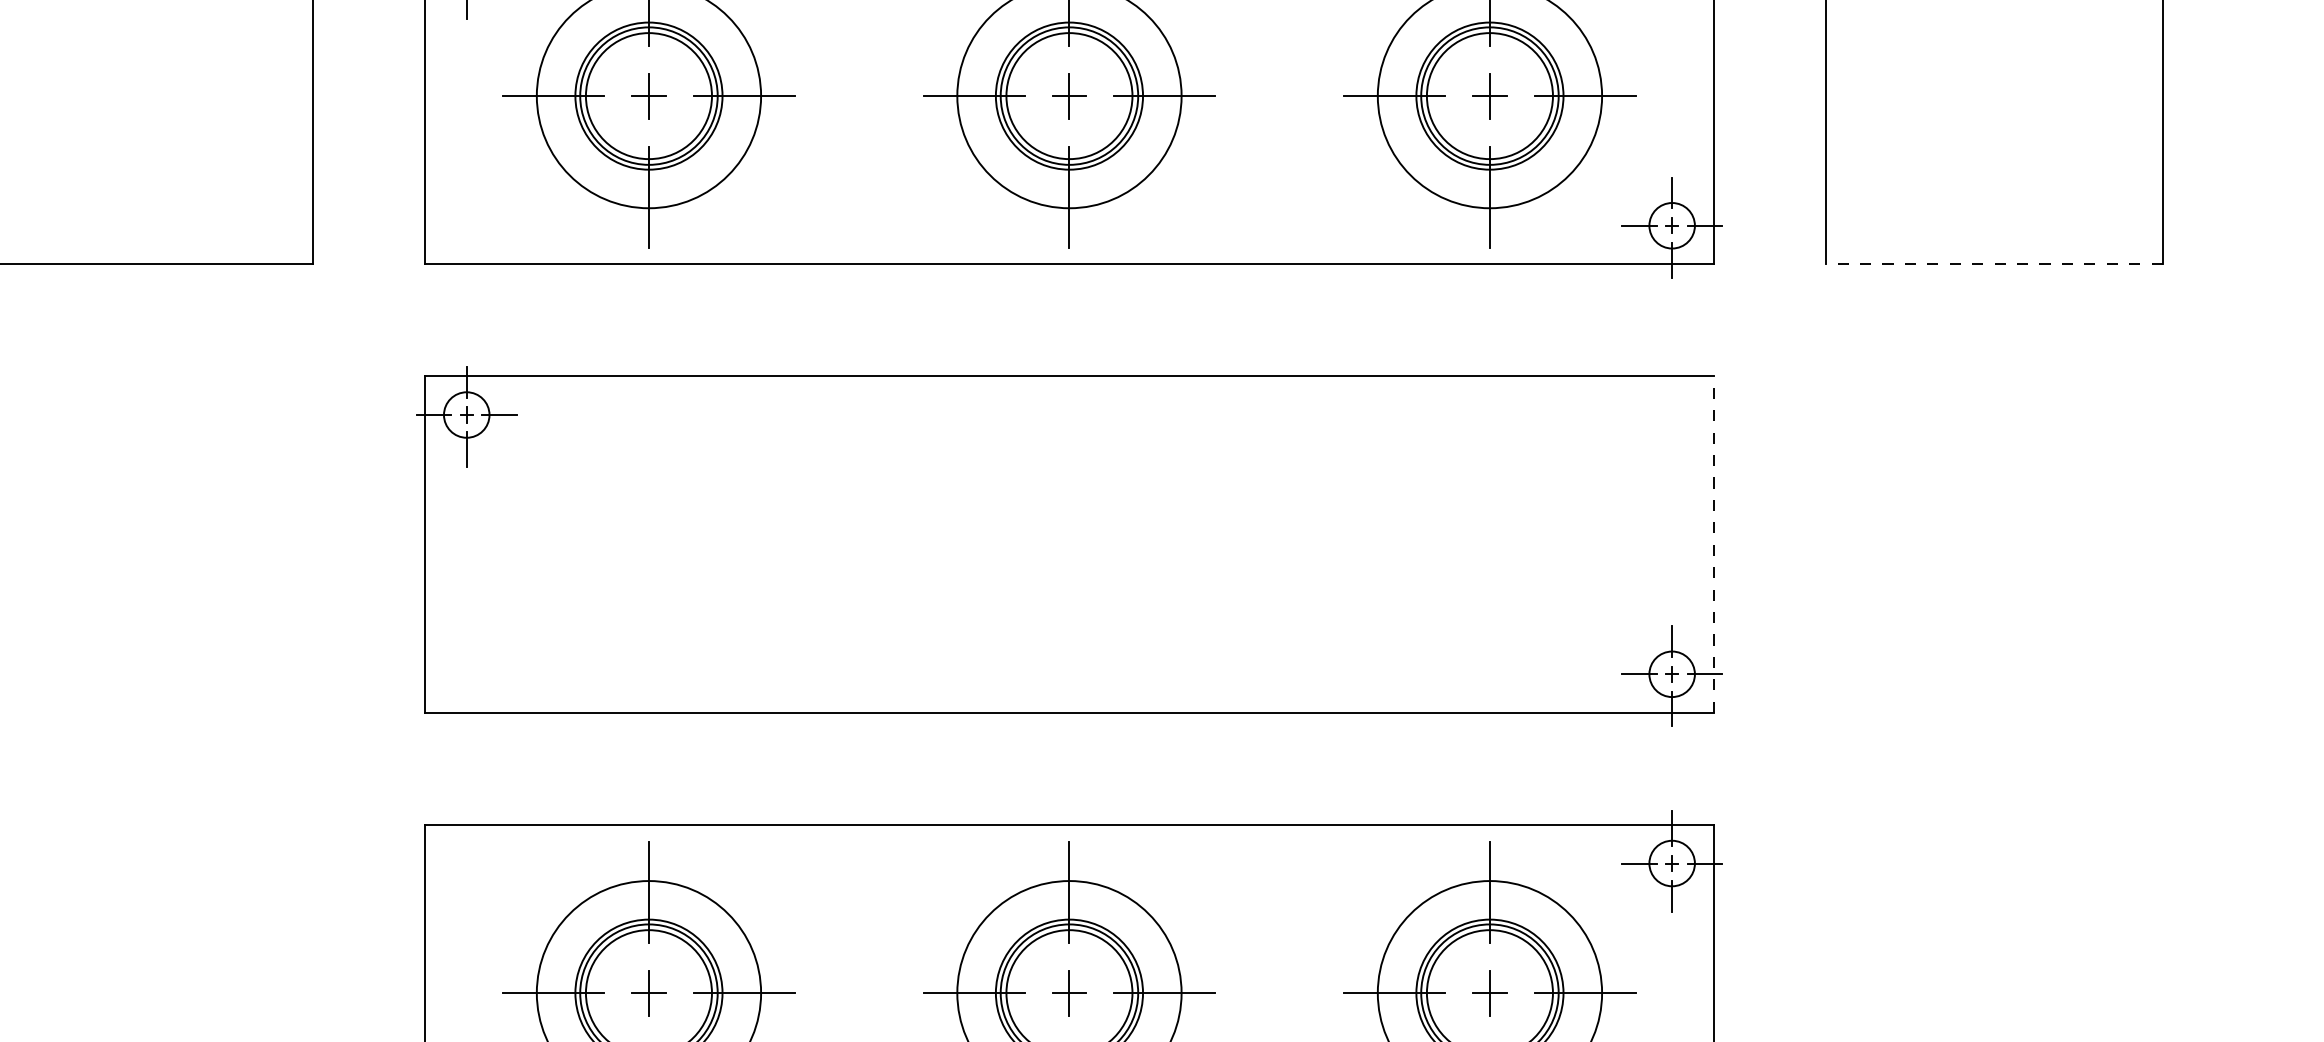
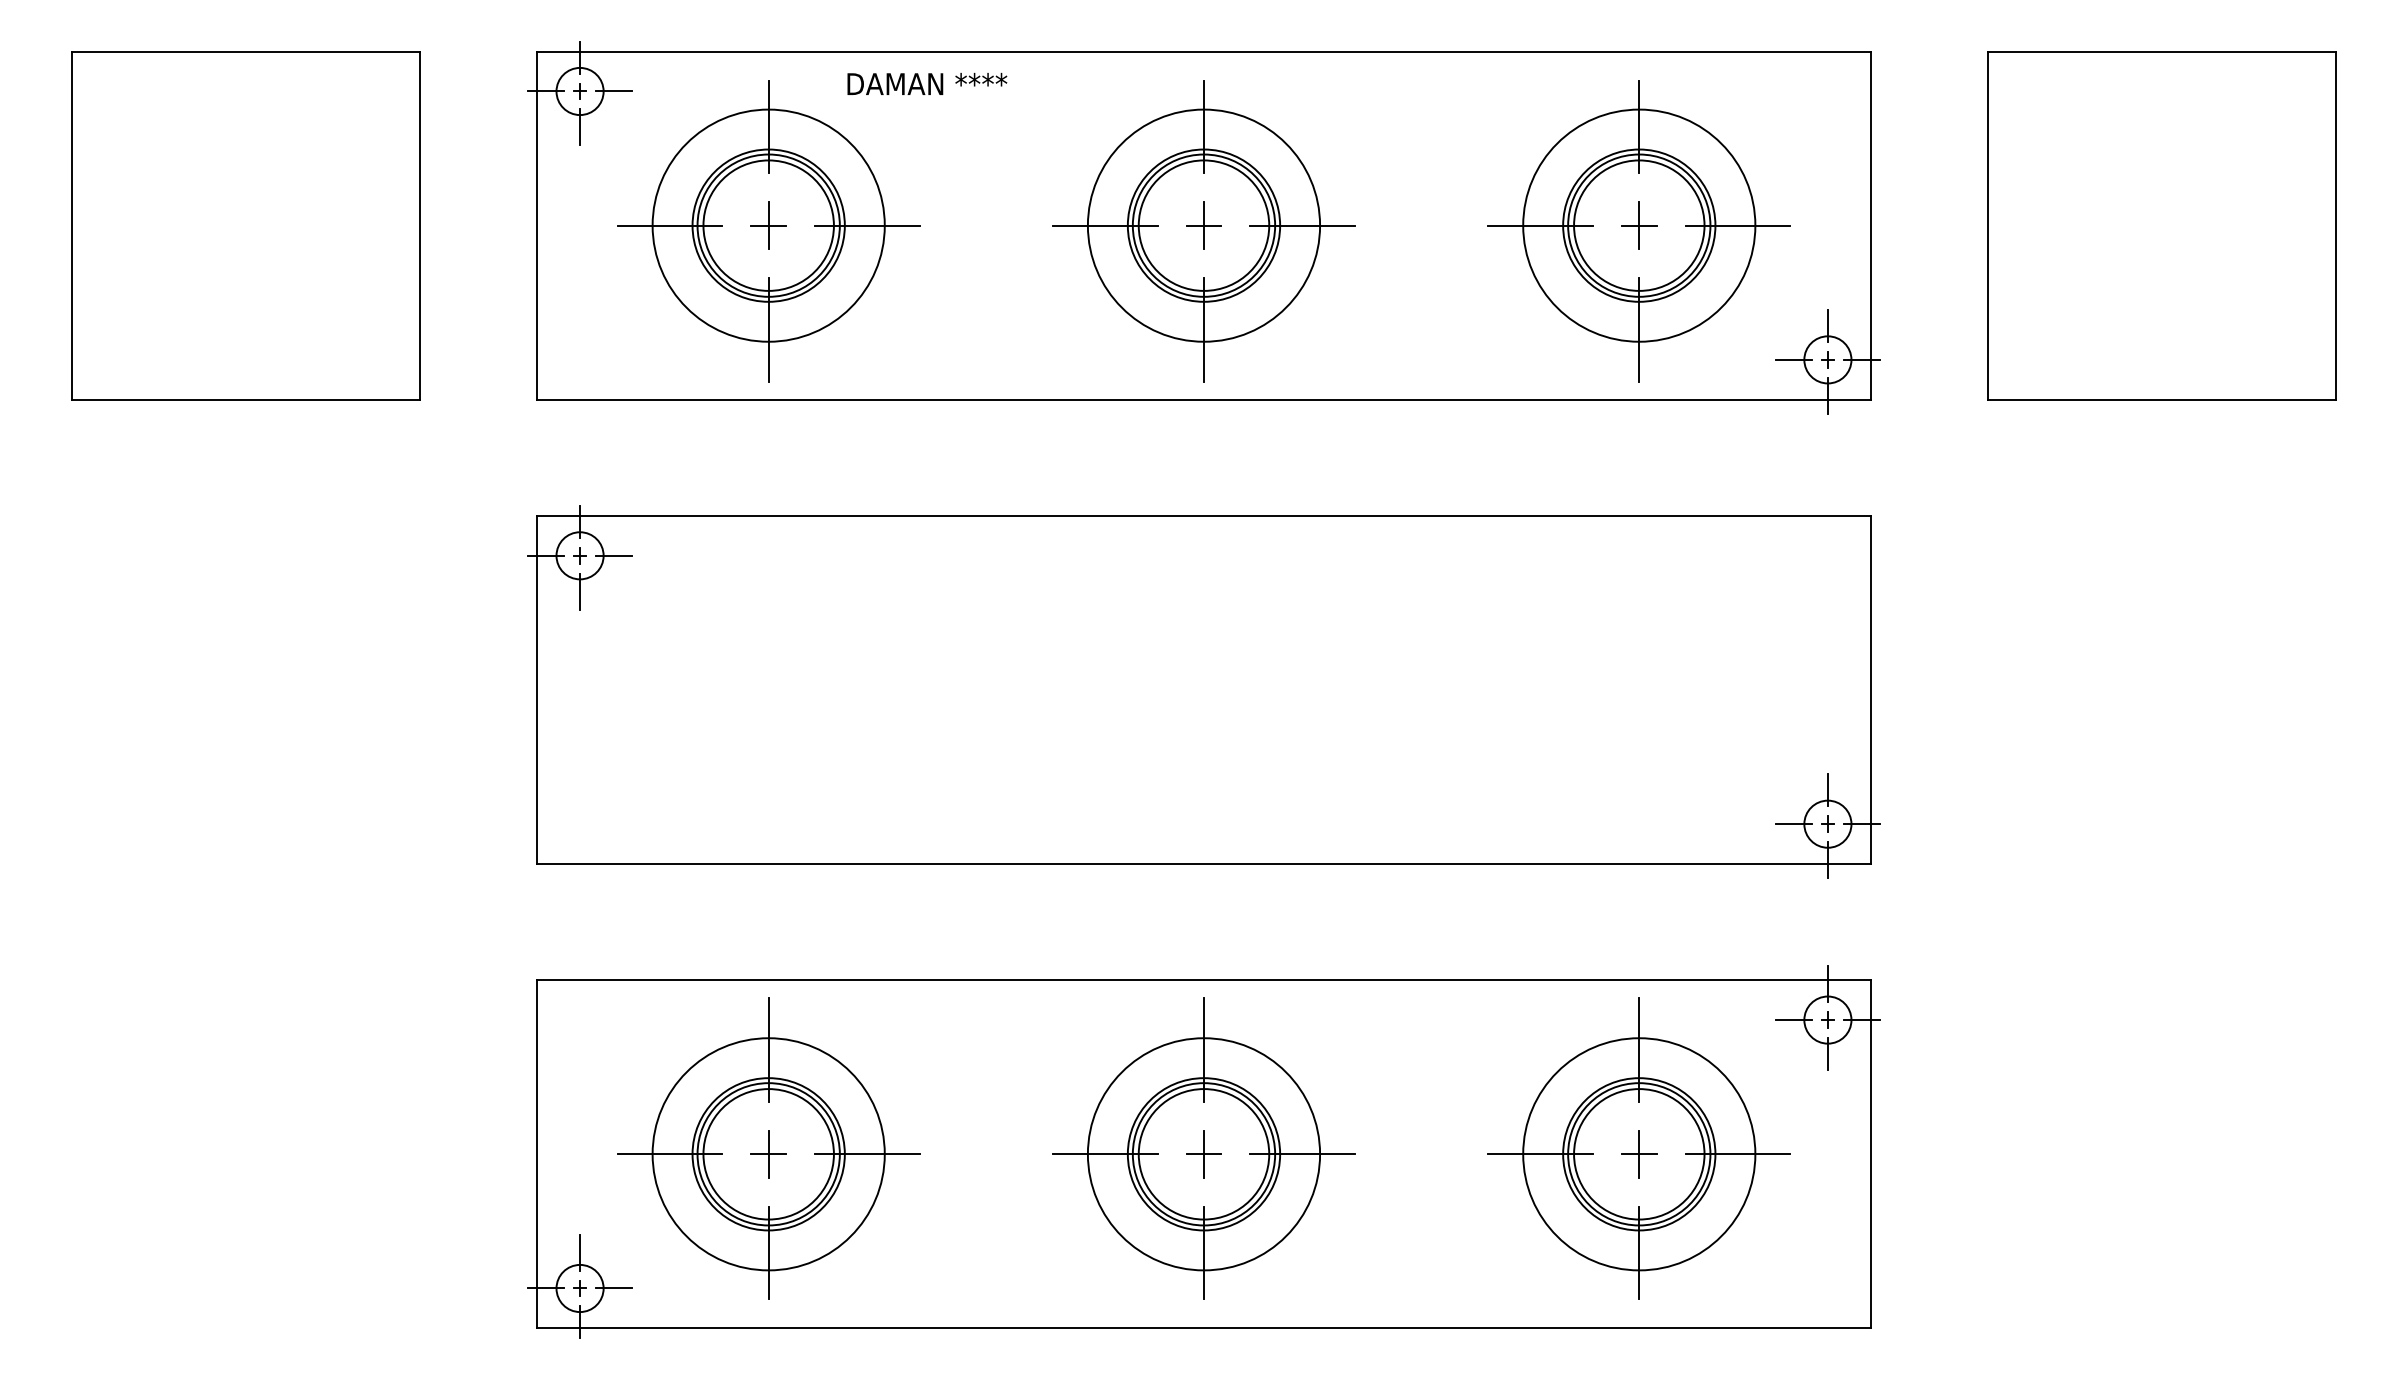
line: (1994, 264) -> (2161, 399), dashed -> solid
line: (1714, 544) -> (1871, 689), dashed -> solid

